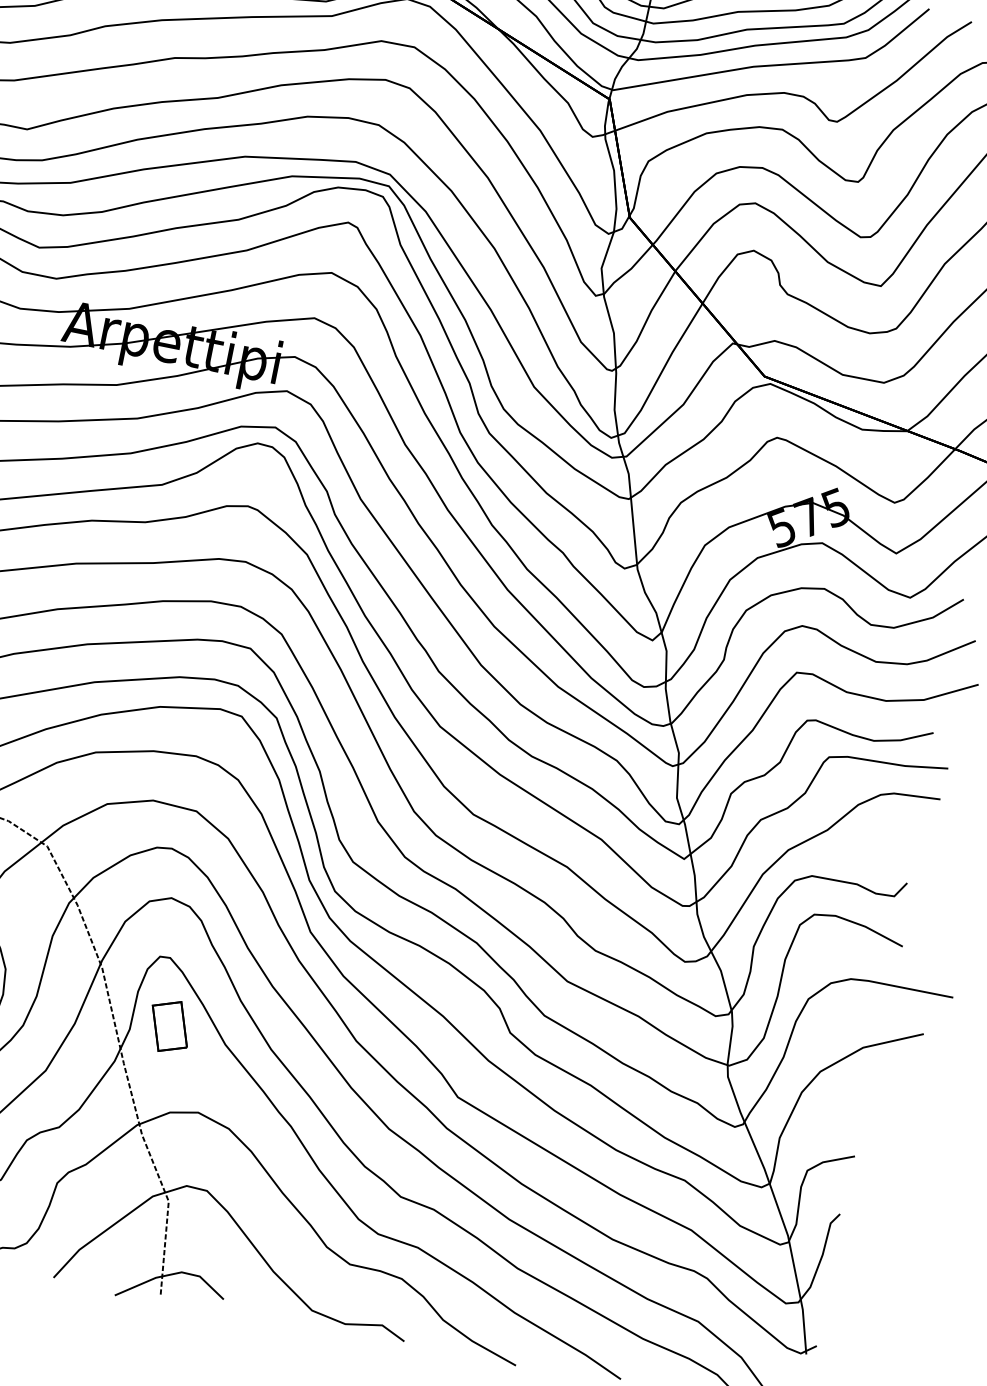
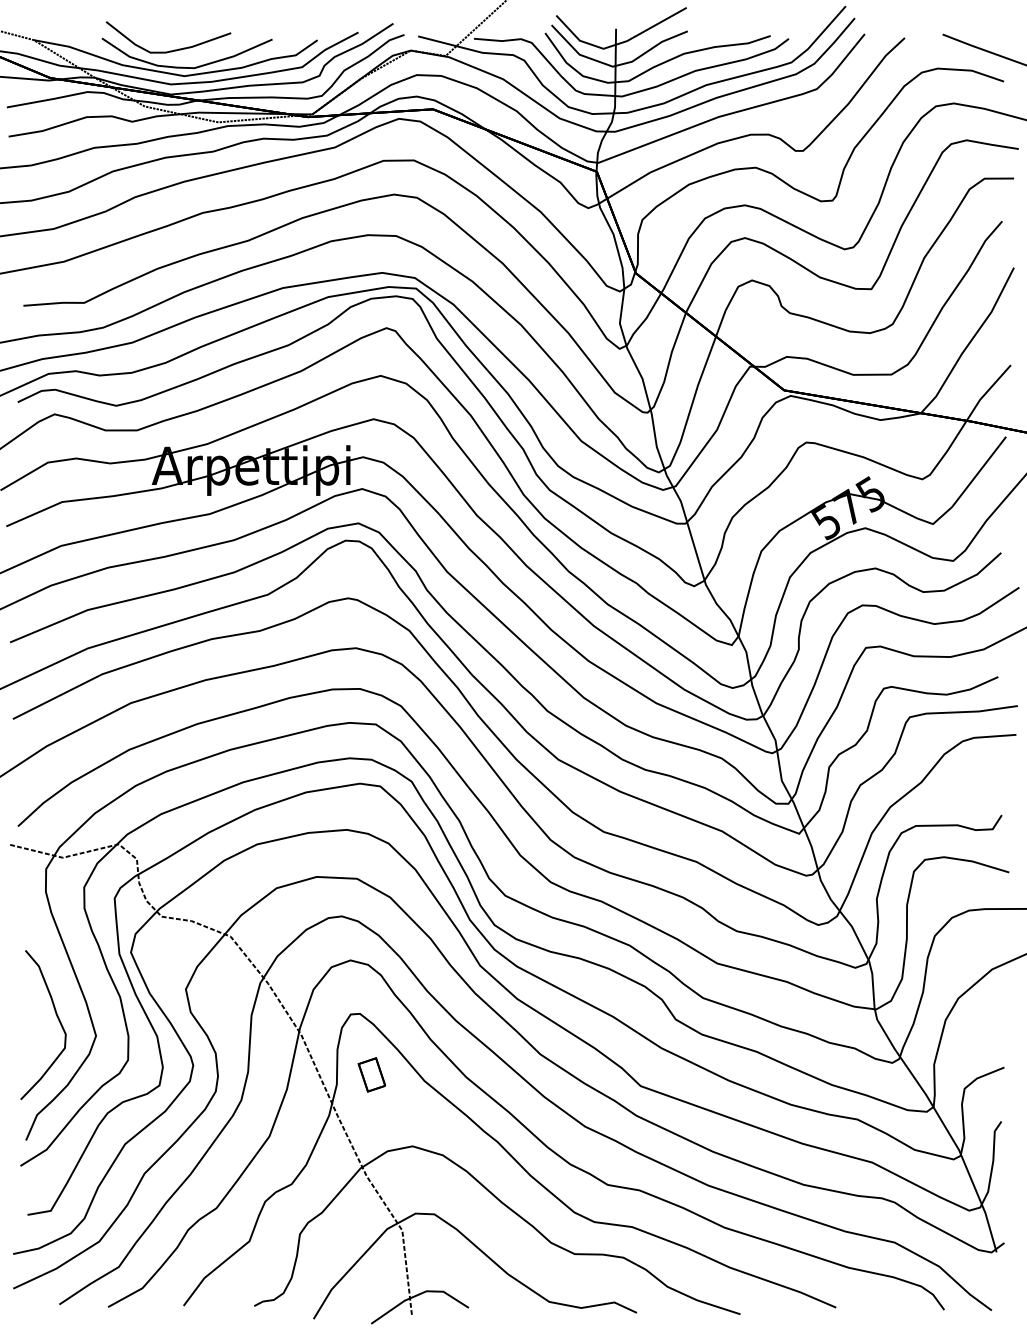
part: (169, 1026) -> (371, 1074), size x0.7

